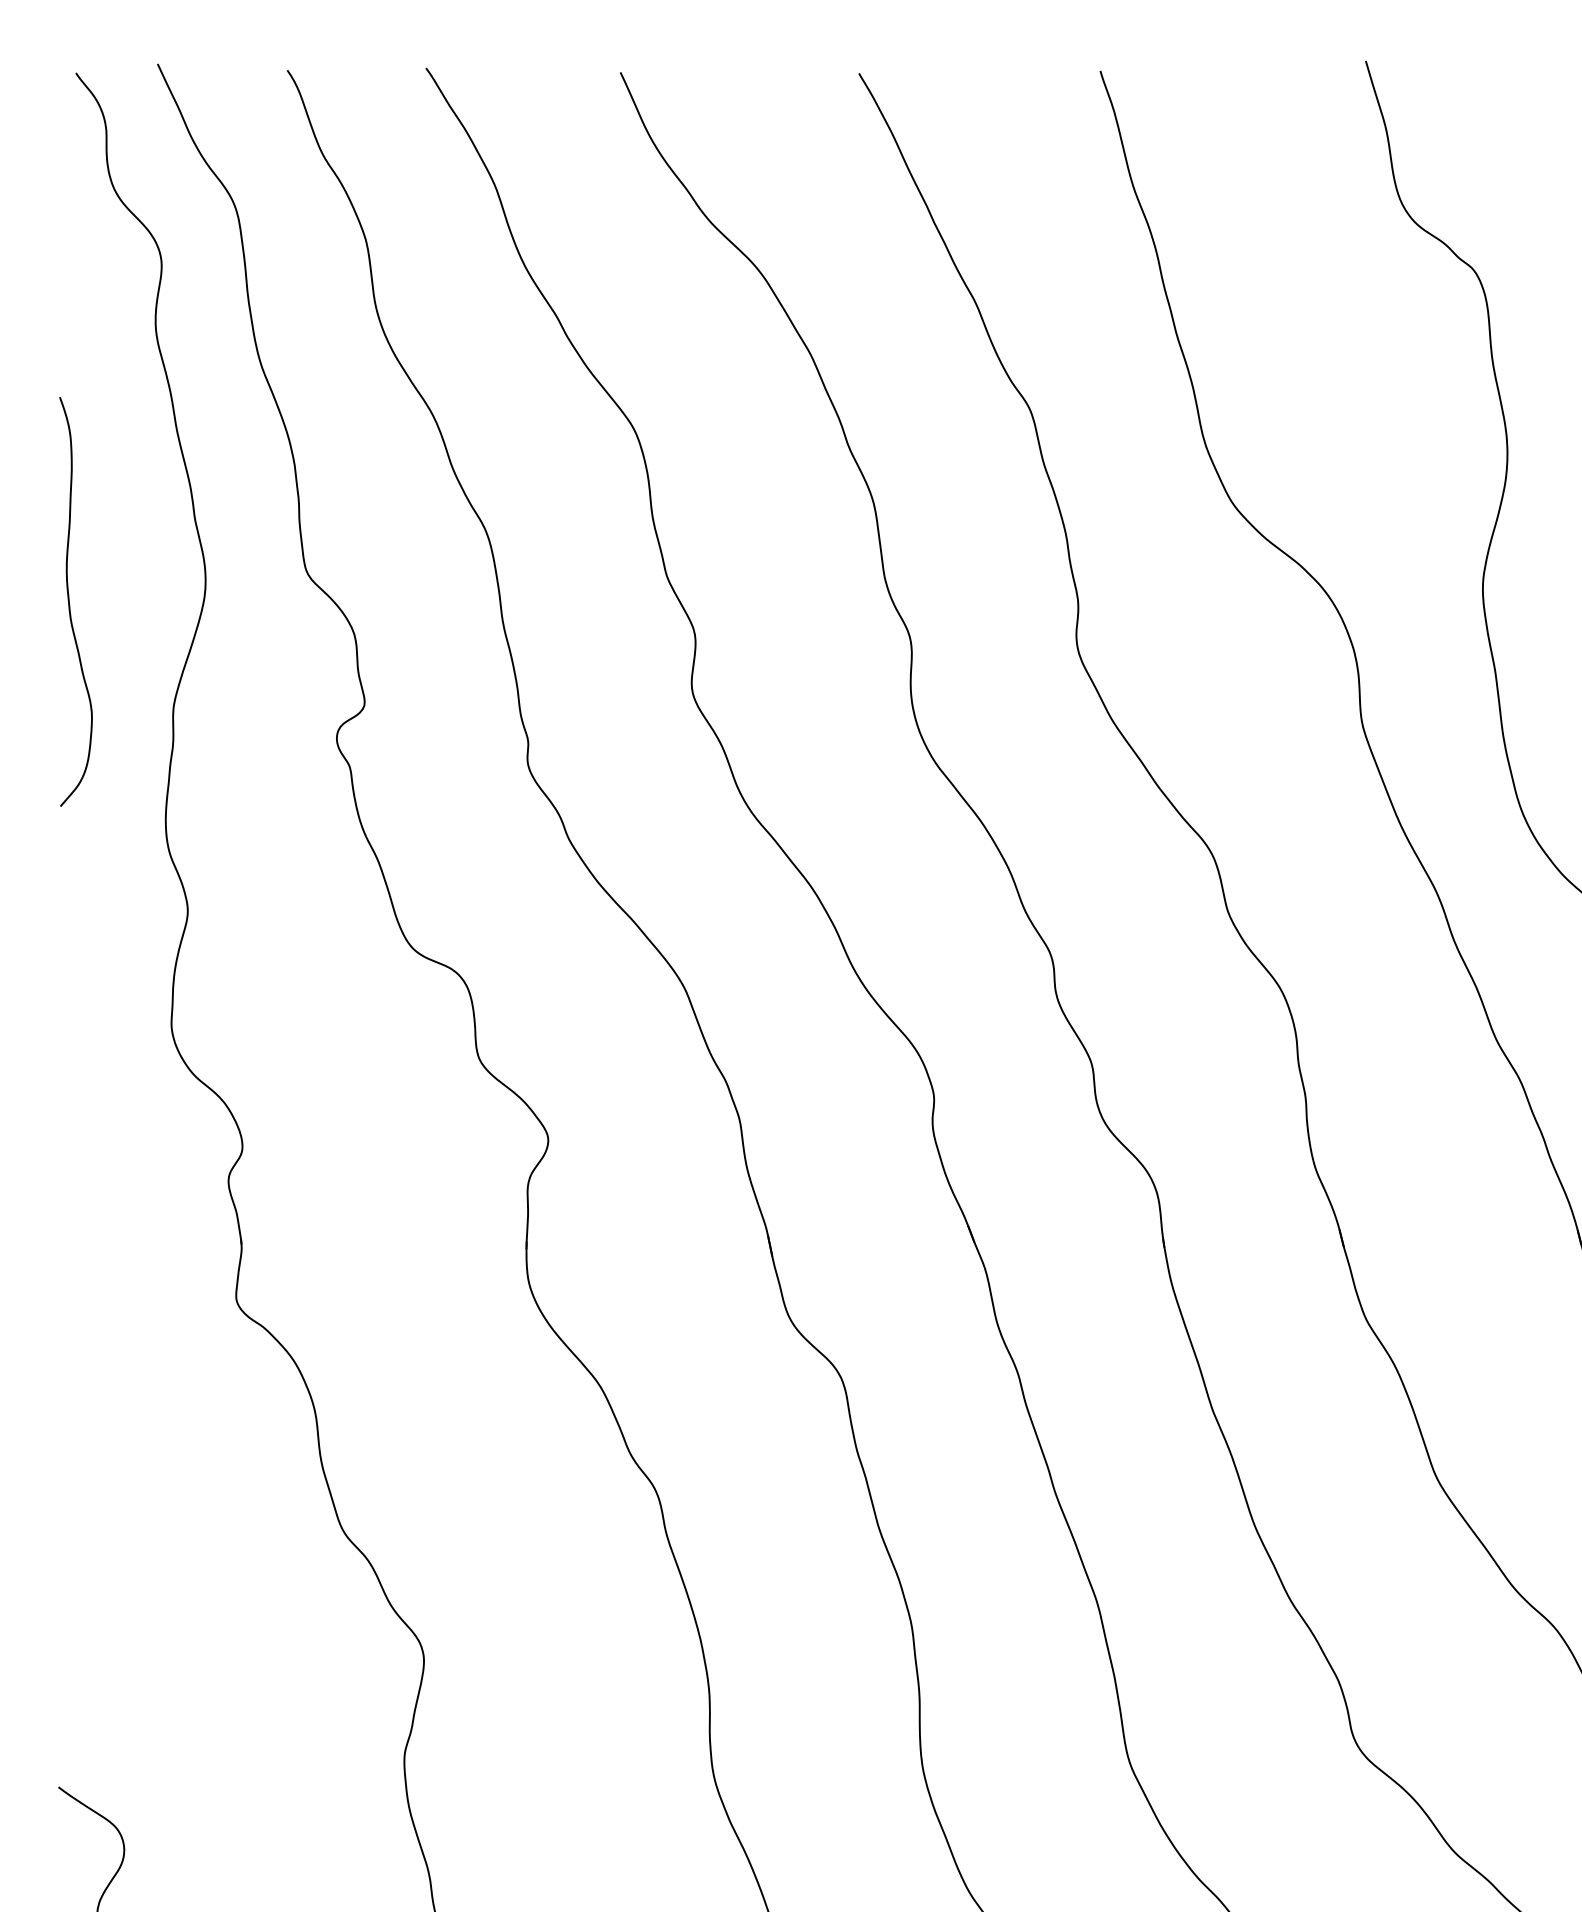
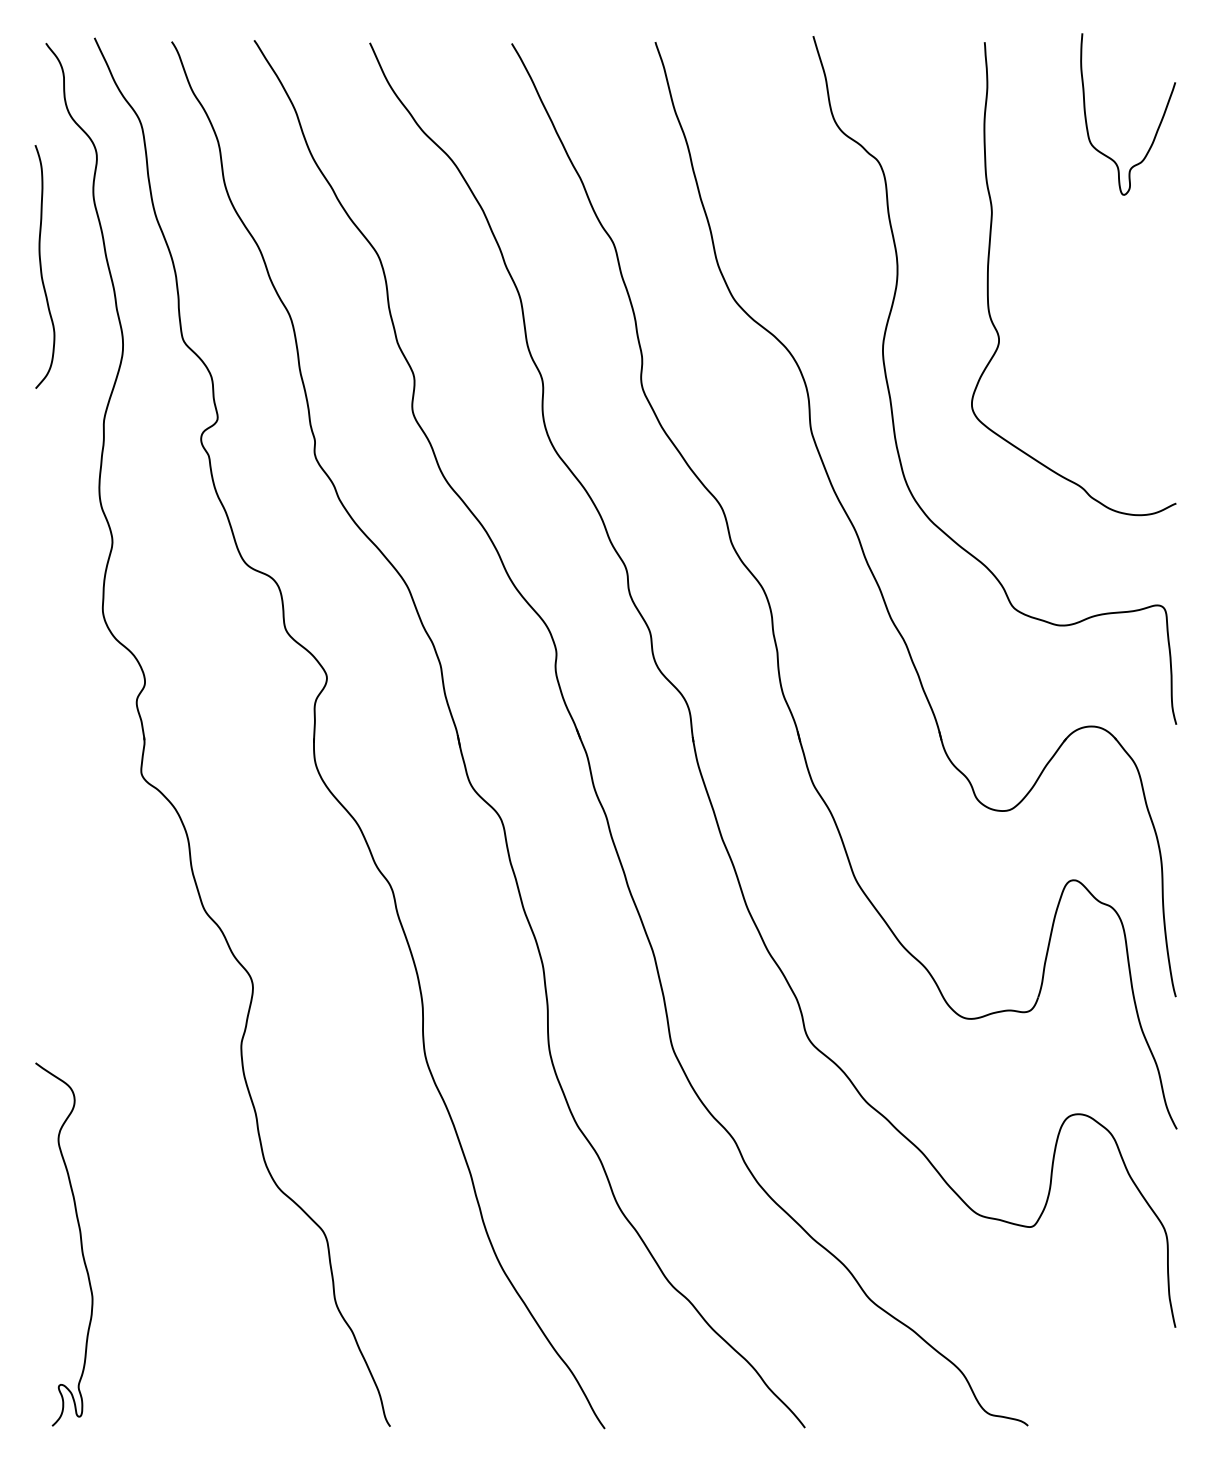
curve: (70, 601) -> (41, 266), moved

